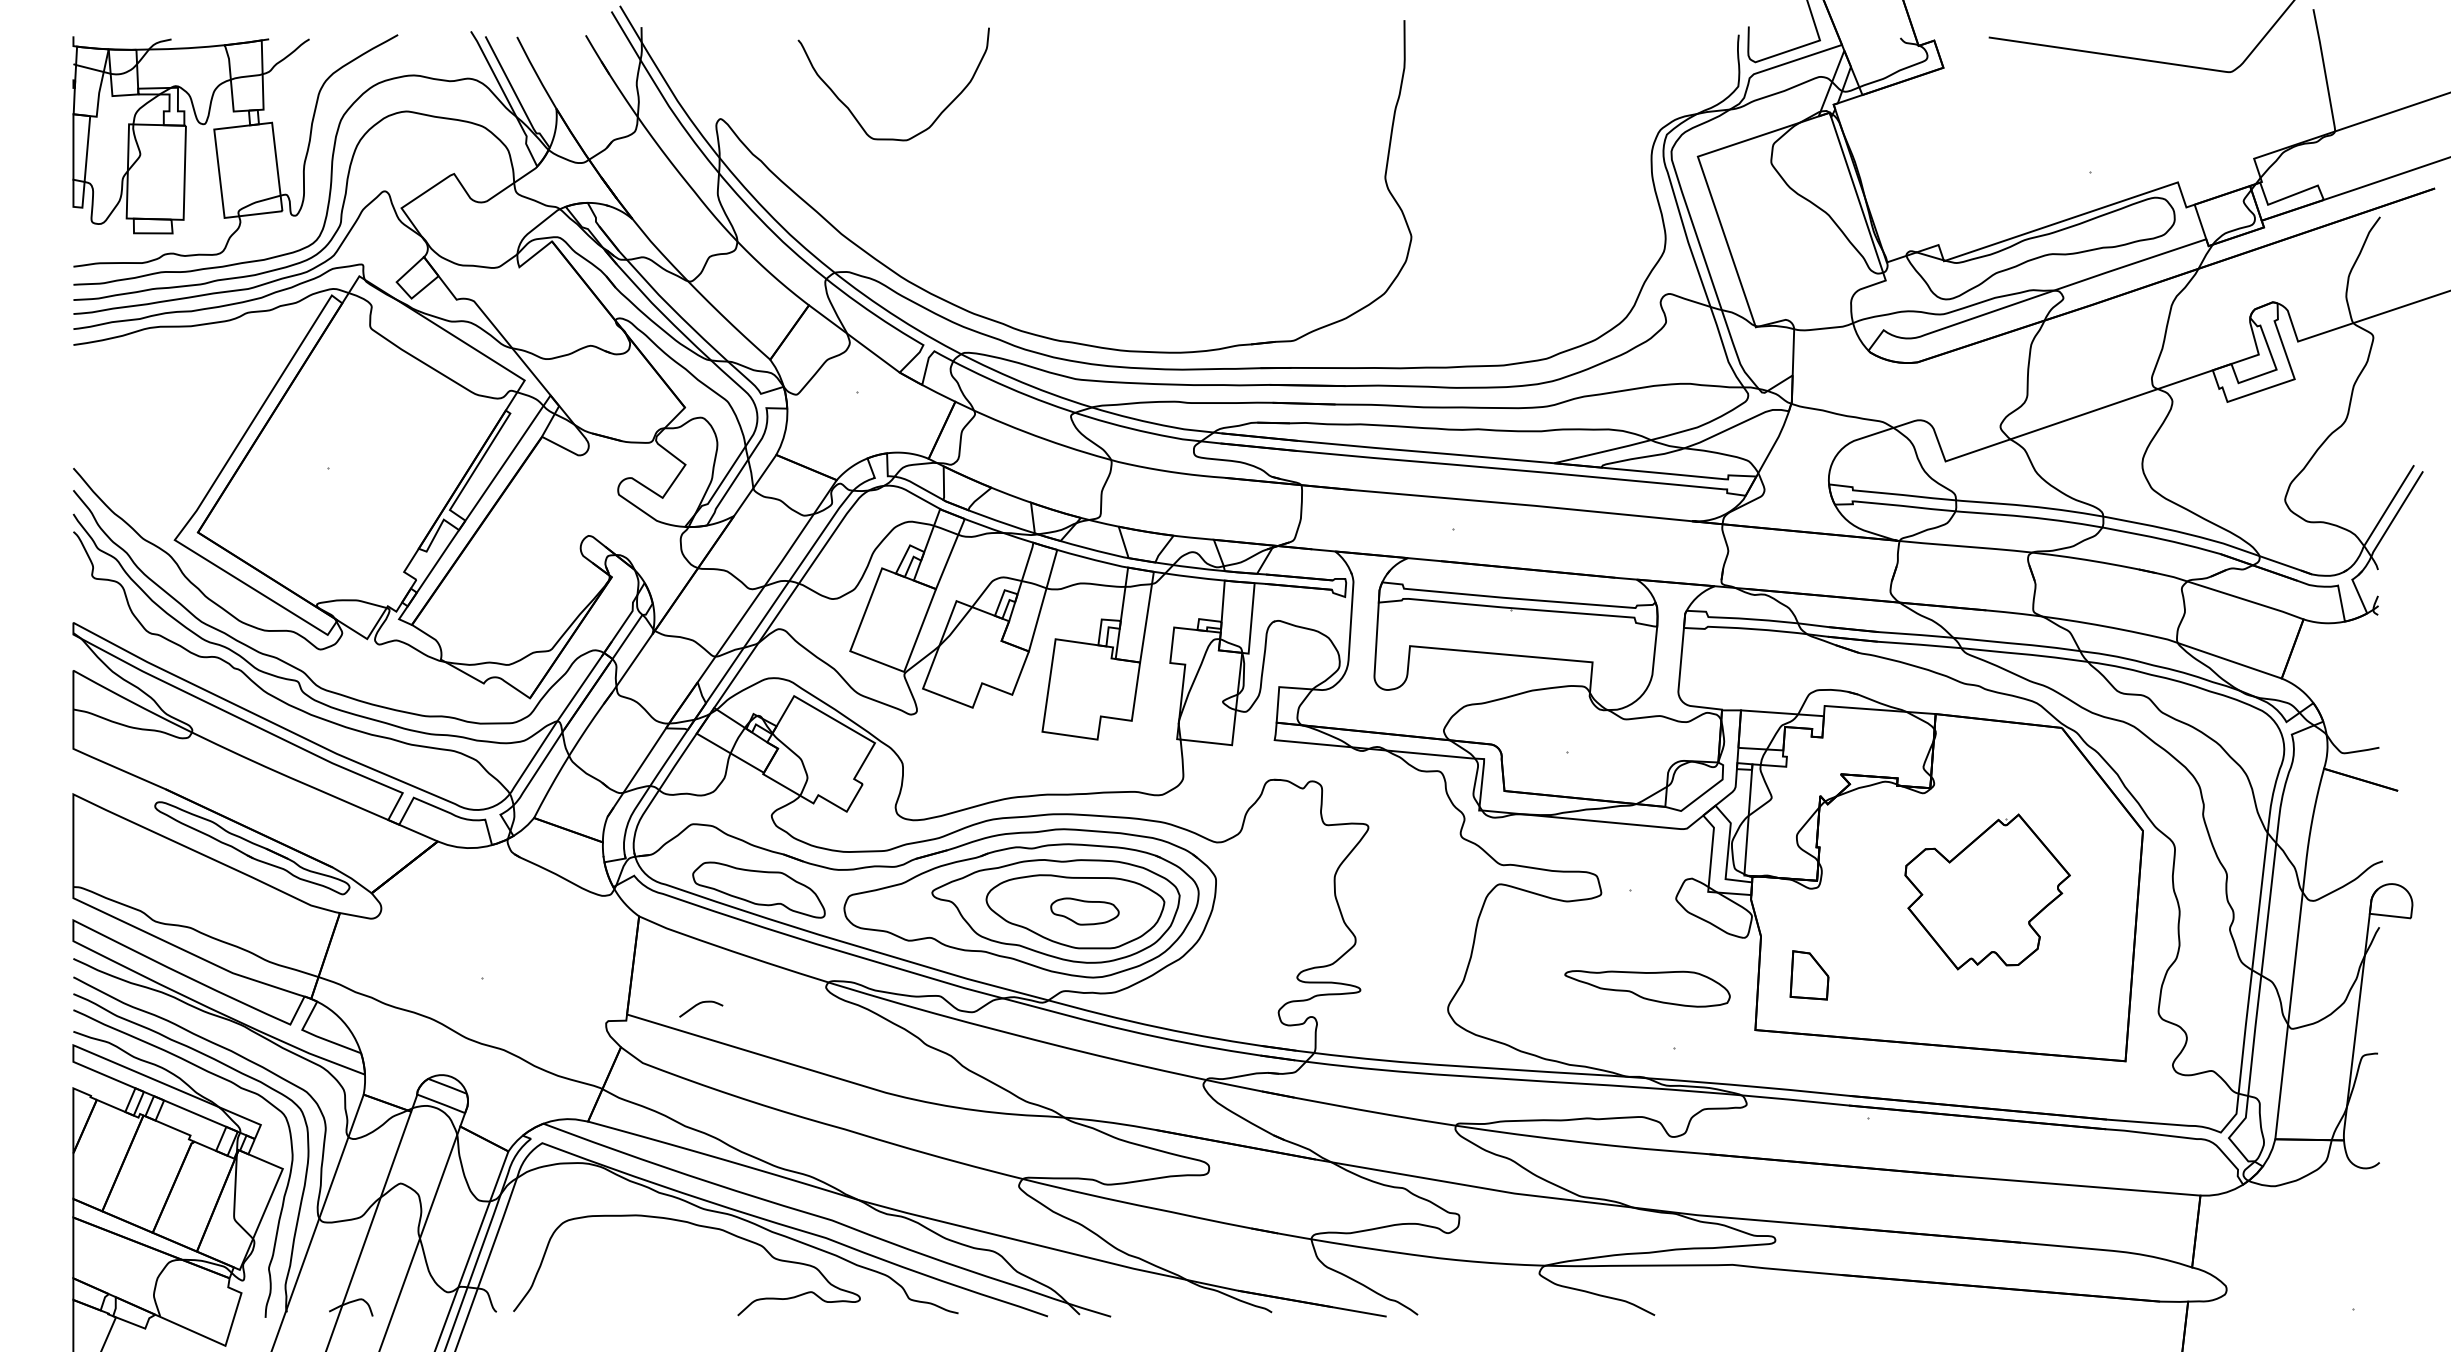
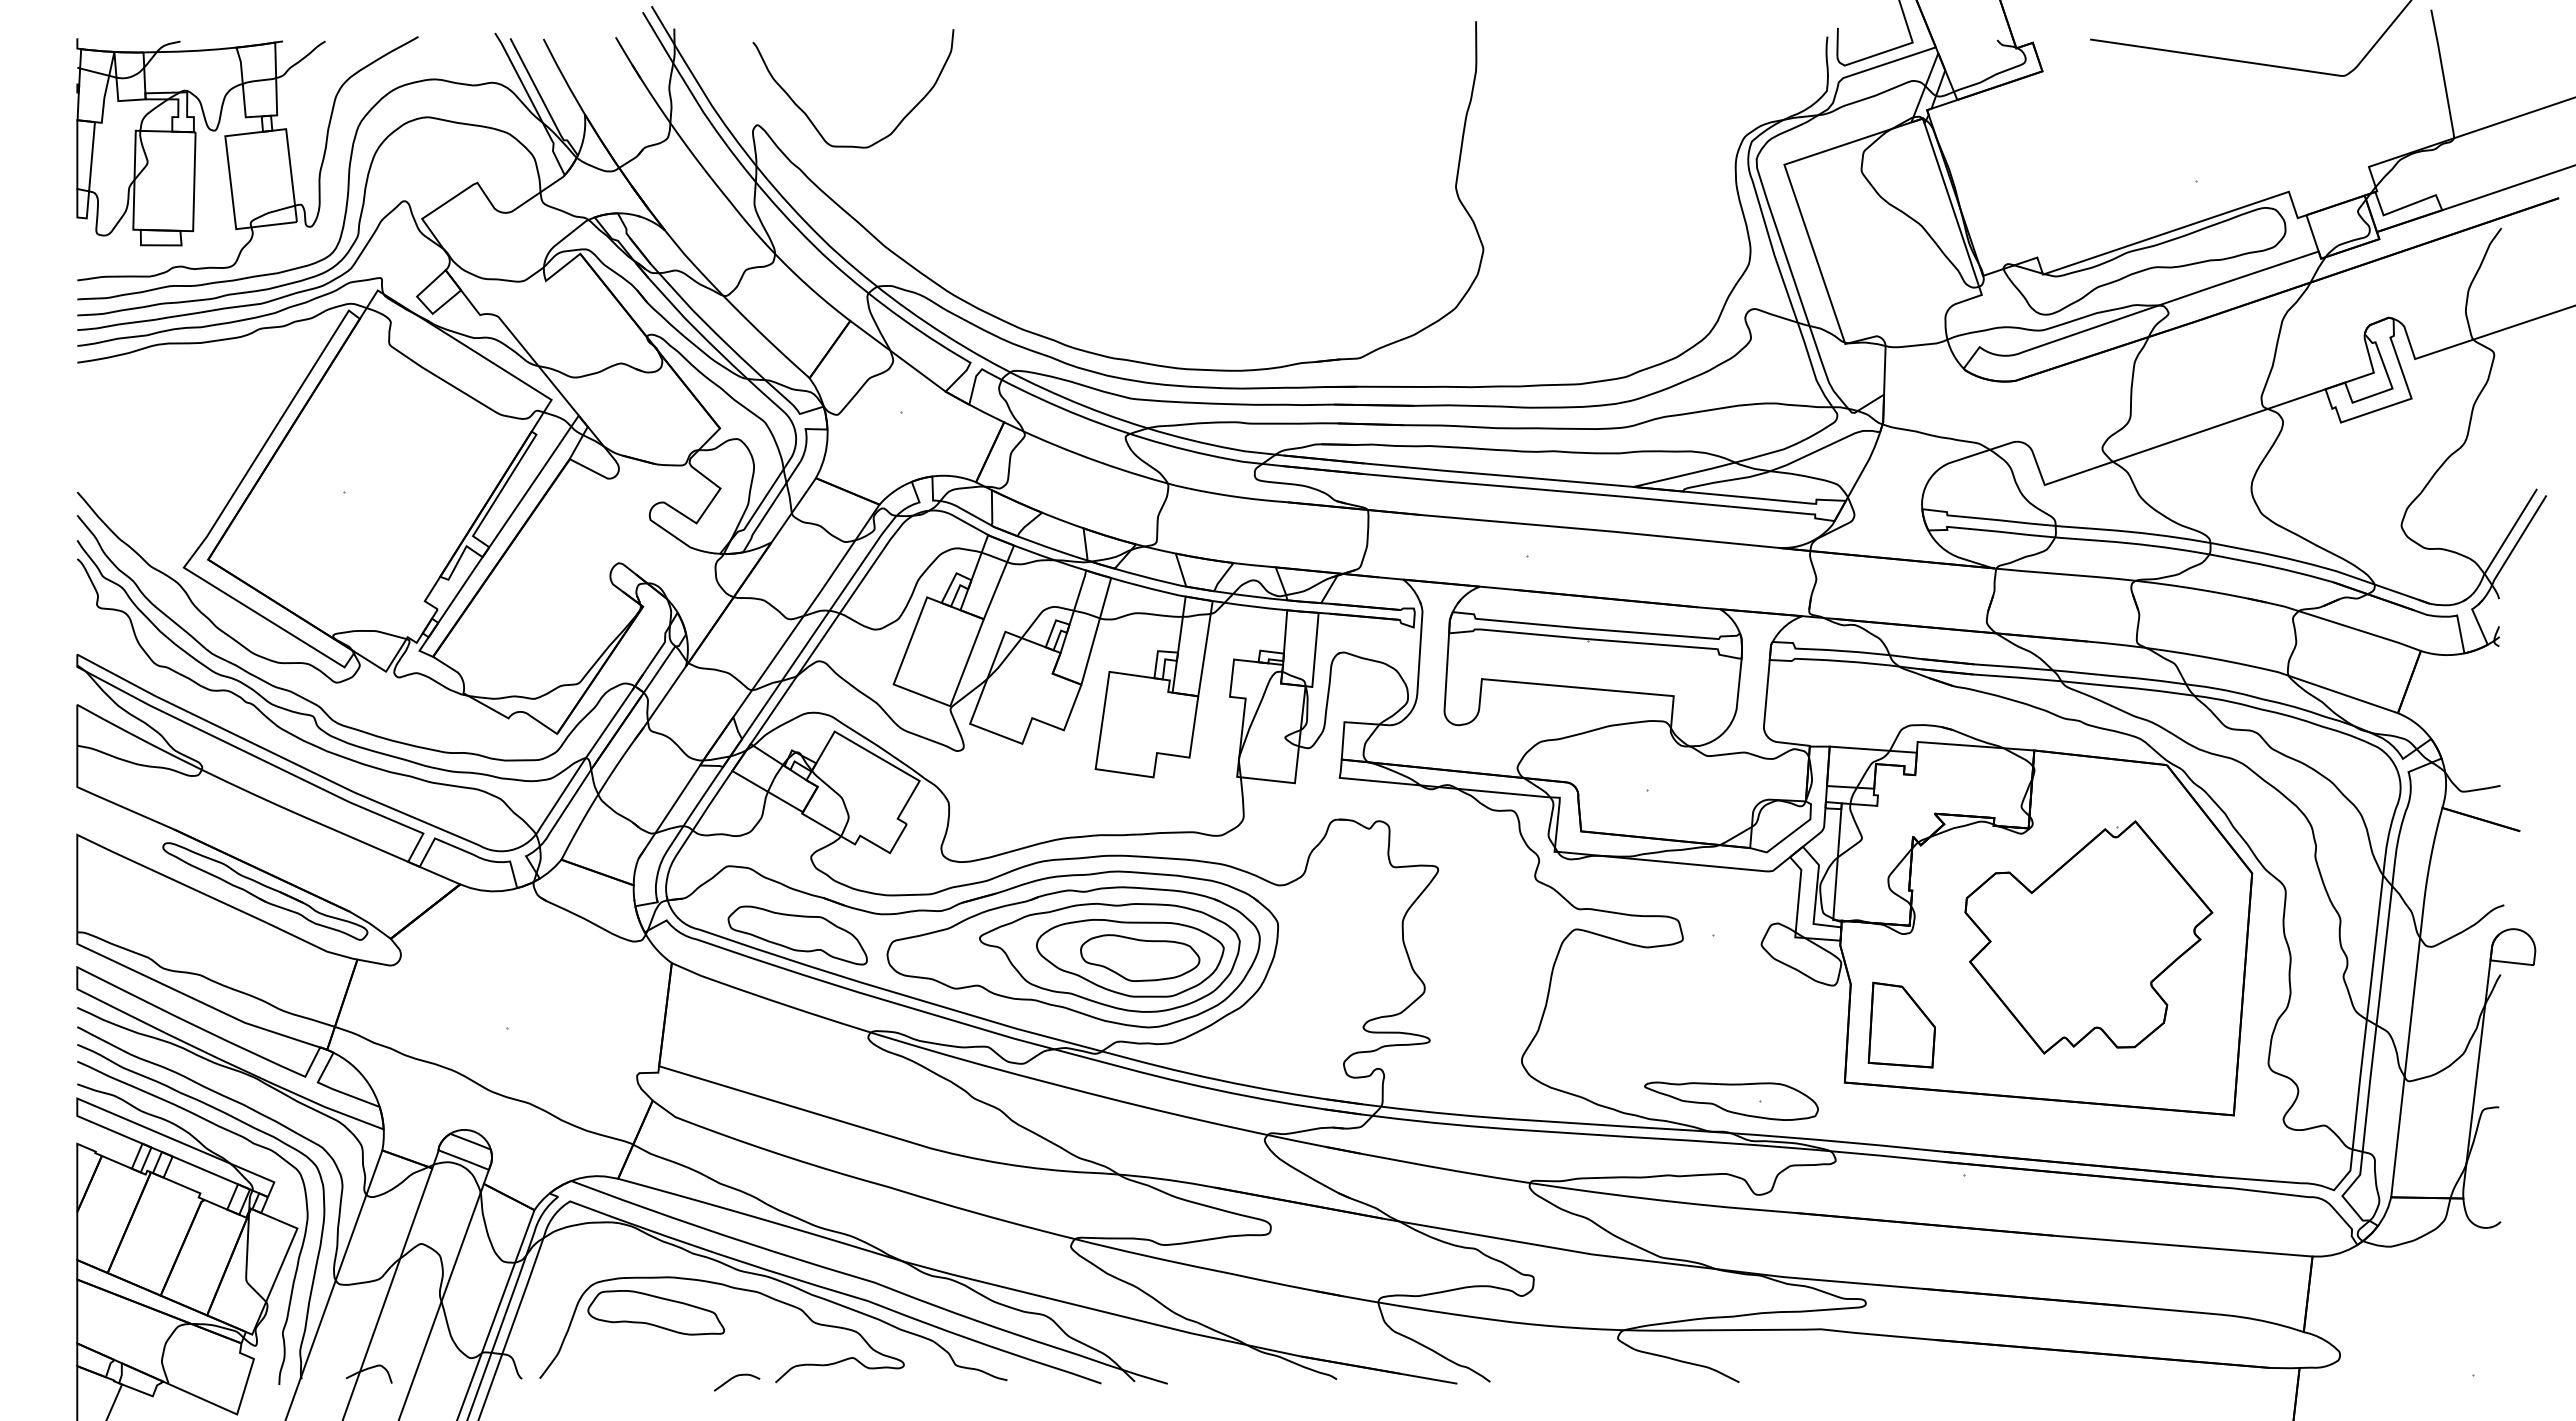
curve: (854, 115) -> (812, 121), moved
part: (1987, 892) -> (2088, 937), size x1.43
part: (1085, 911) -> (1140, 957), size x1.67
part: (1809, 974) -> (1901, 1024), size x1.67
part: (1647, 988) -> (1731, 1100), moved
curve: (699, 1004) -> (735, 1377), moved
part: (623, 1248) -> (655, 1312), added

